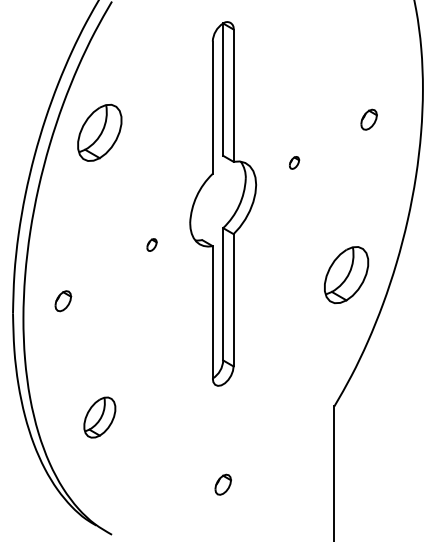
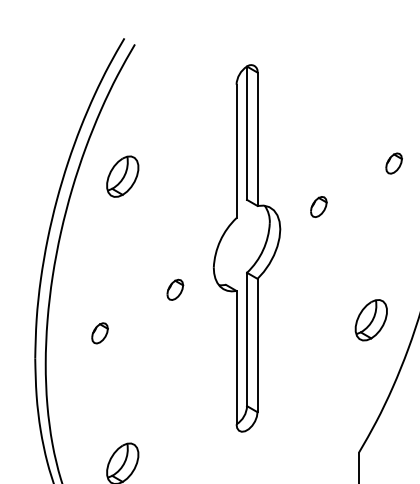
part: (99, 132) -> (122, 176), size x0.71
part: (294, 162) -> (318, 206), size x1.67
part: (151, 244) -> (174, 289), size x1.67
part: (346, 275) -> (371, 320), size x0.71
part: (63, 301) -> (100, 333), moved

